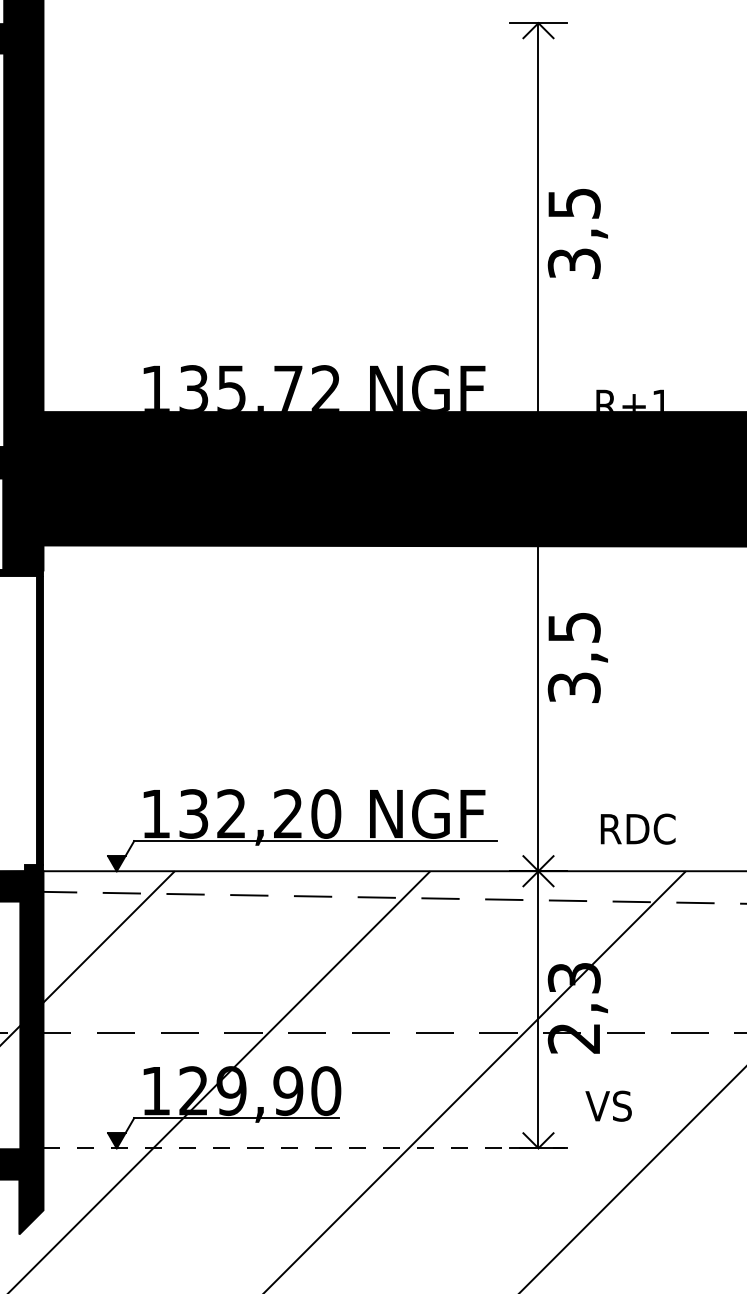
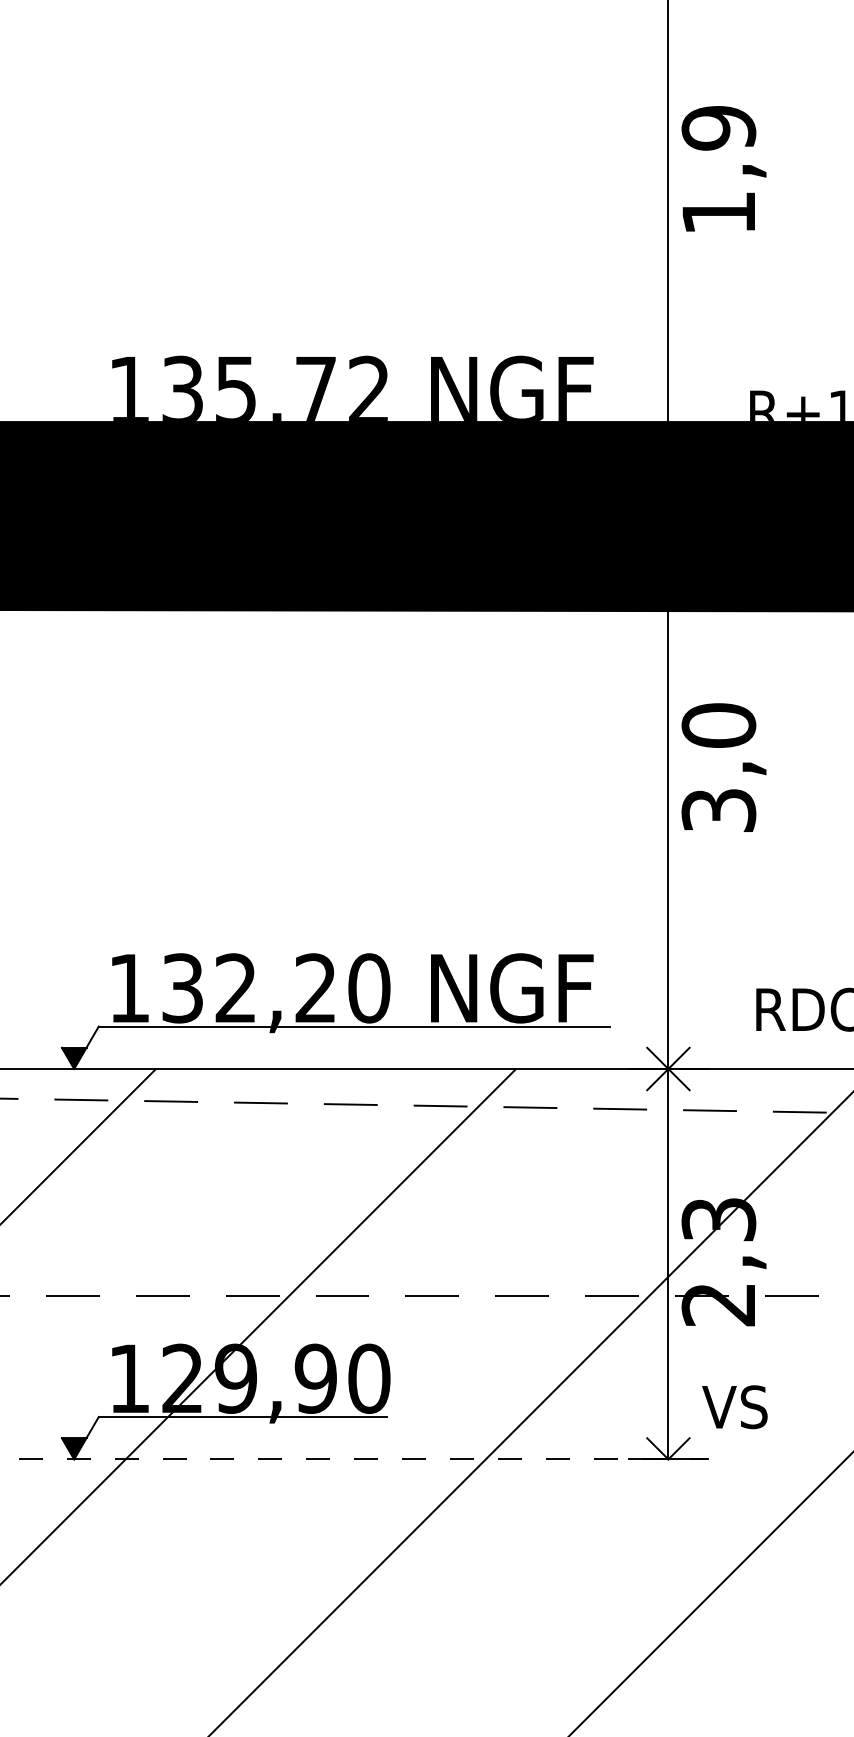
text: (573, 232) -> (717, 168), 3,5 -> 1,9
text: (573, 627) -> (717, 725), 3,5 -> 3,0
text: (608, 1105) -> (734, 1406), moved

